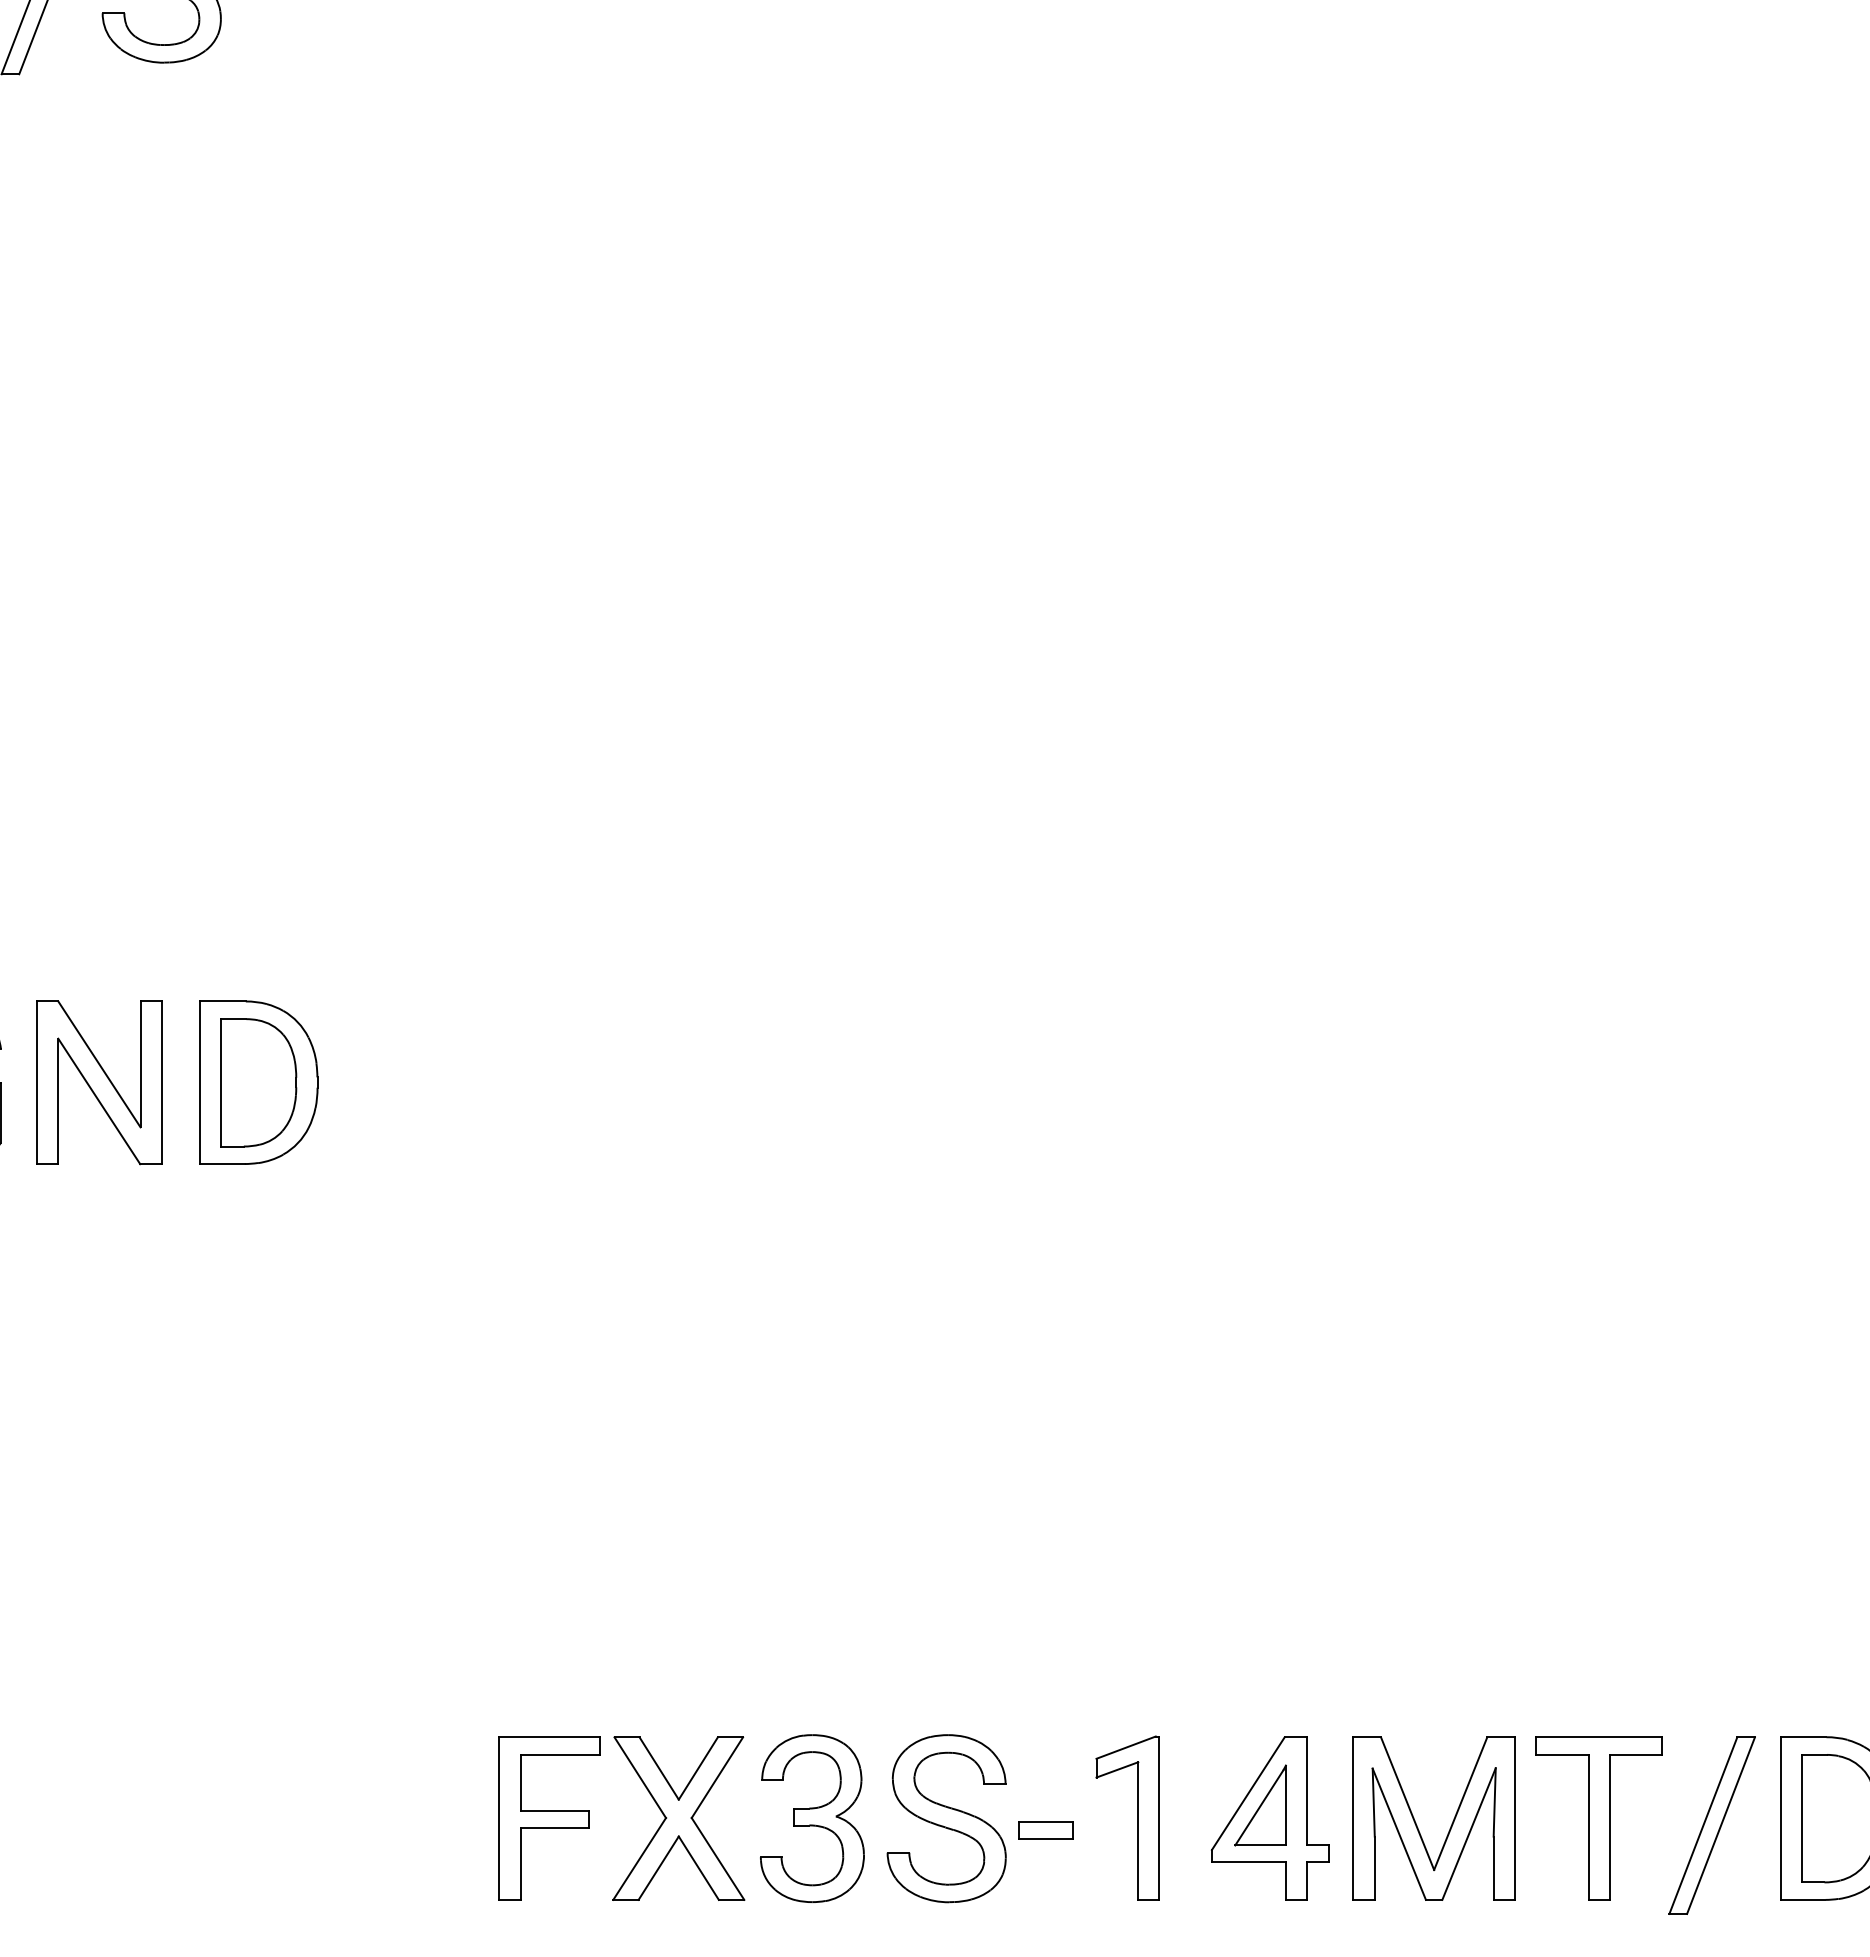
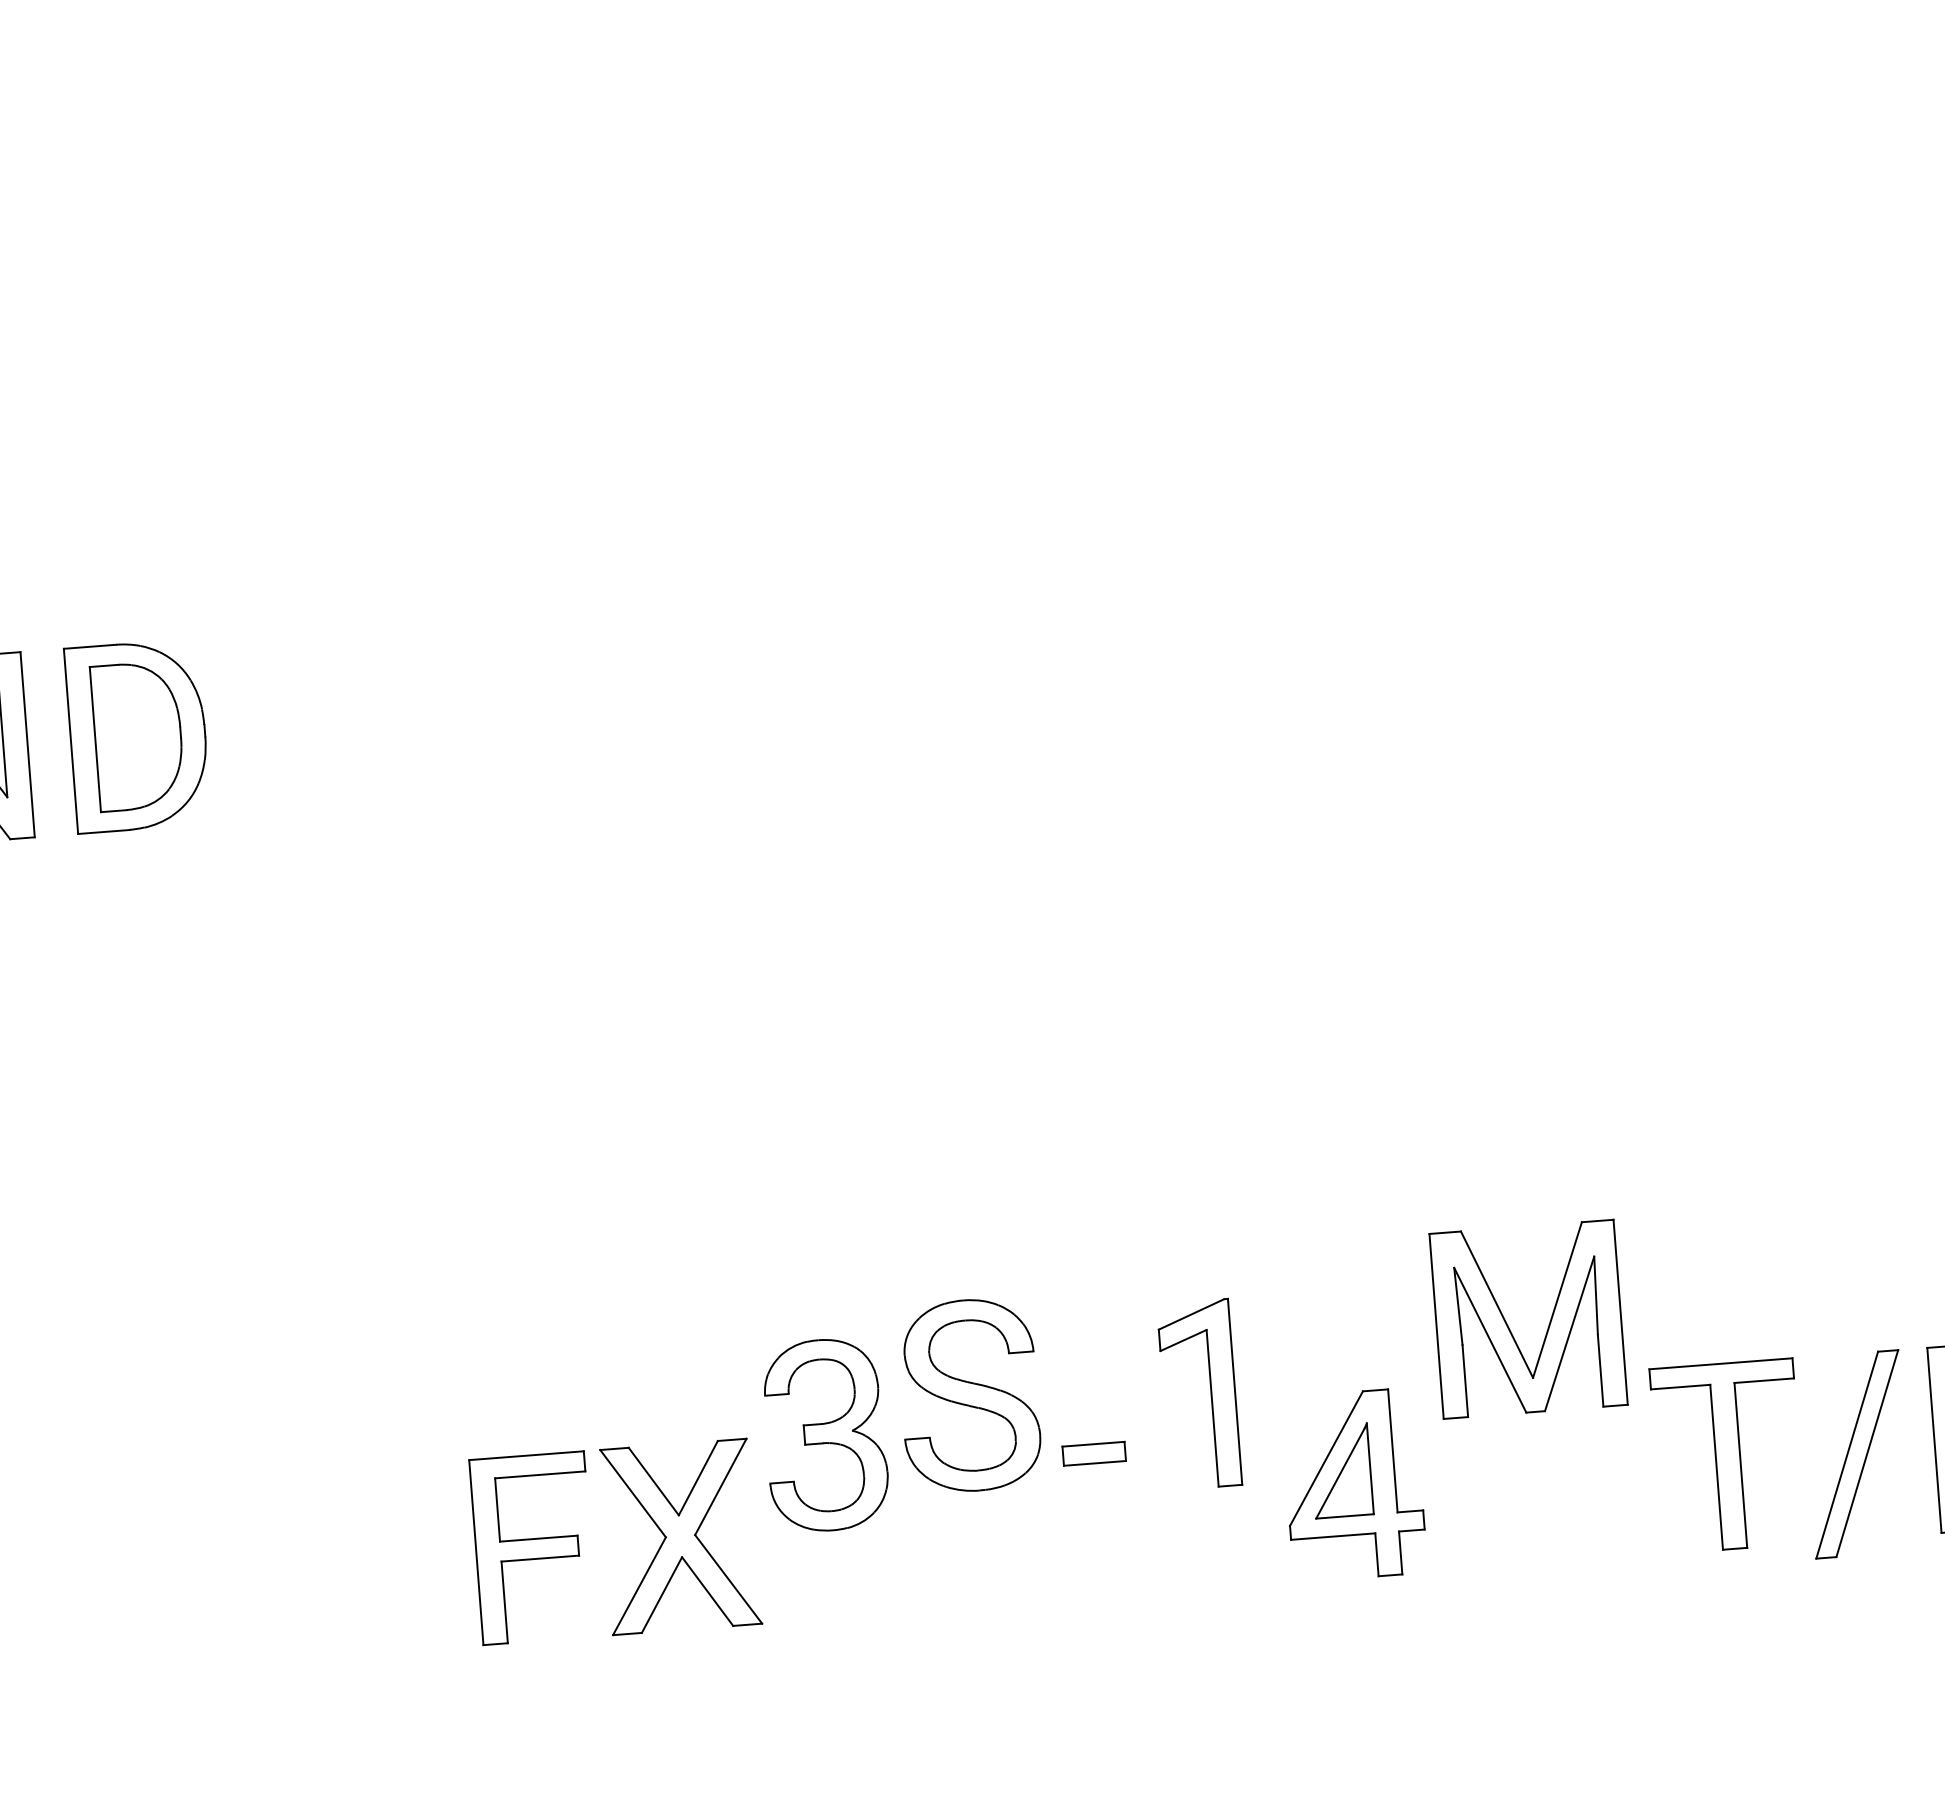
part: (1137, 1817) -> (1210, 1392), moved
part: (812, 1818) -> (825, 1435), moved
part: (946, 1818) -> (969, 1395), moved
part: (1416, 1822) -> (1508, 1325), moved
part: (1045, 1830) -> (1093, 1453), moved

